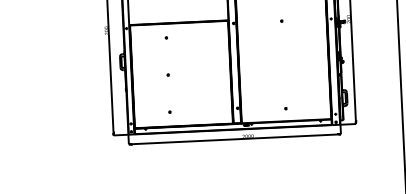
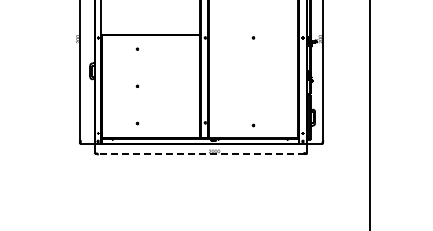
line: (234, 139) -> (200, 153), solid -> dashed

